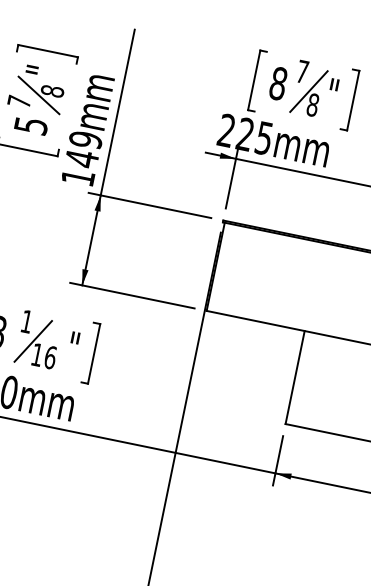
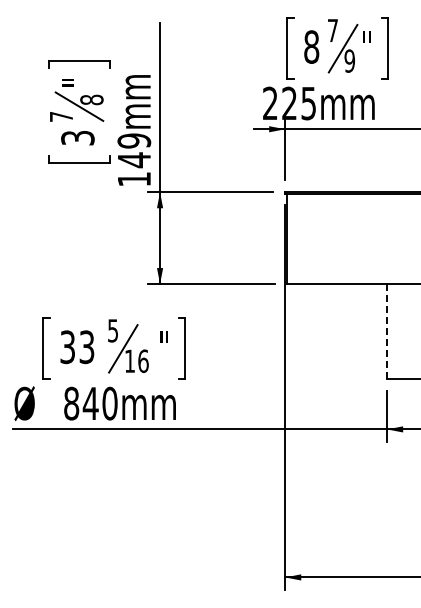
text: (312, 104) -> (349, 60), 8 -> 9
text: (30, 125) -> (77, 137), 5 -> 3
text: (26, 321) -> (112, 330), 1 -> 5
line: (295, 378) -> (387, 332), solid -> dashed

